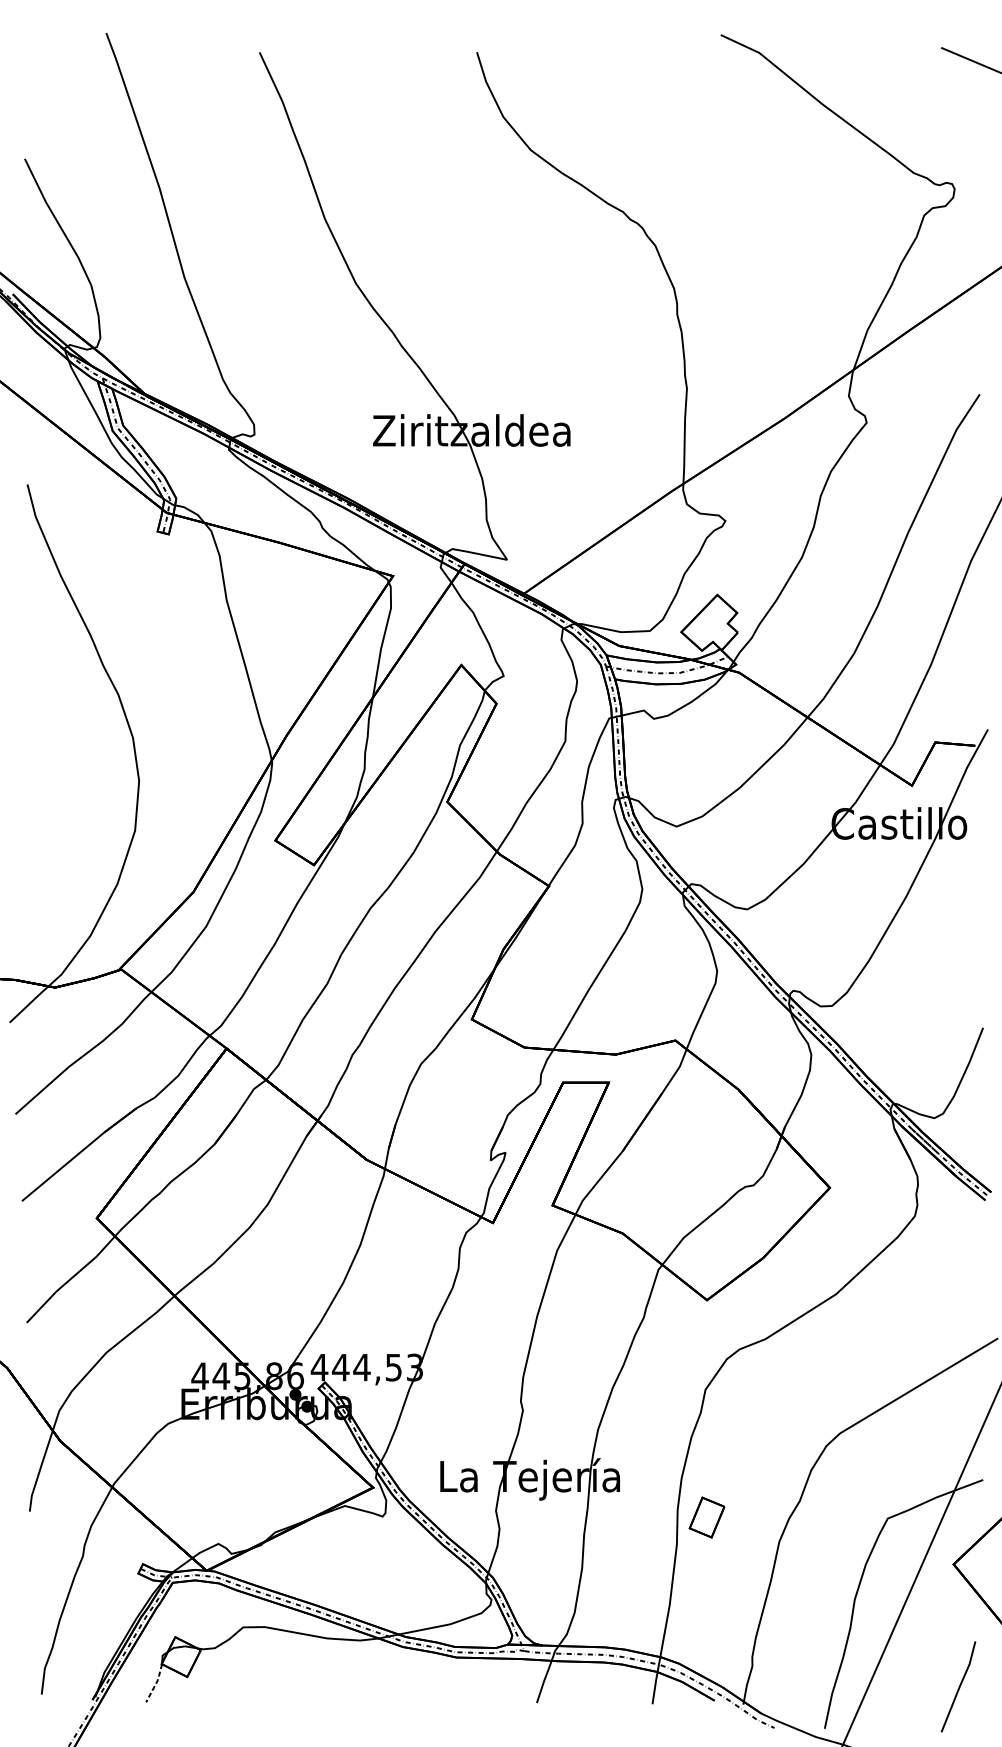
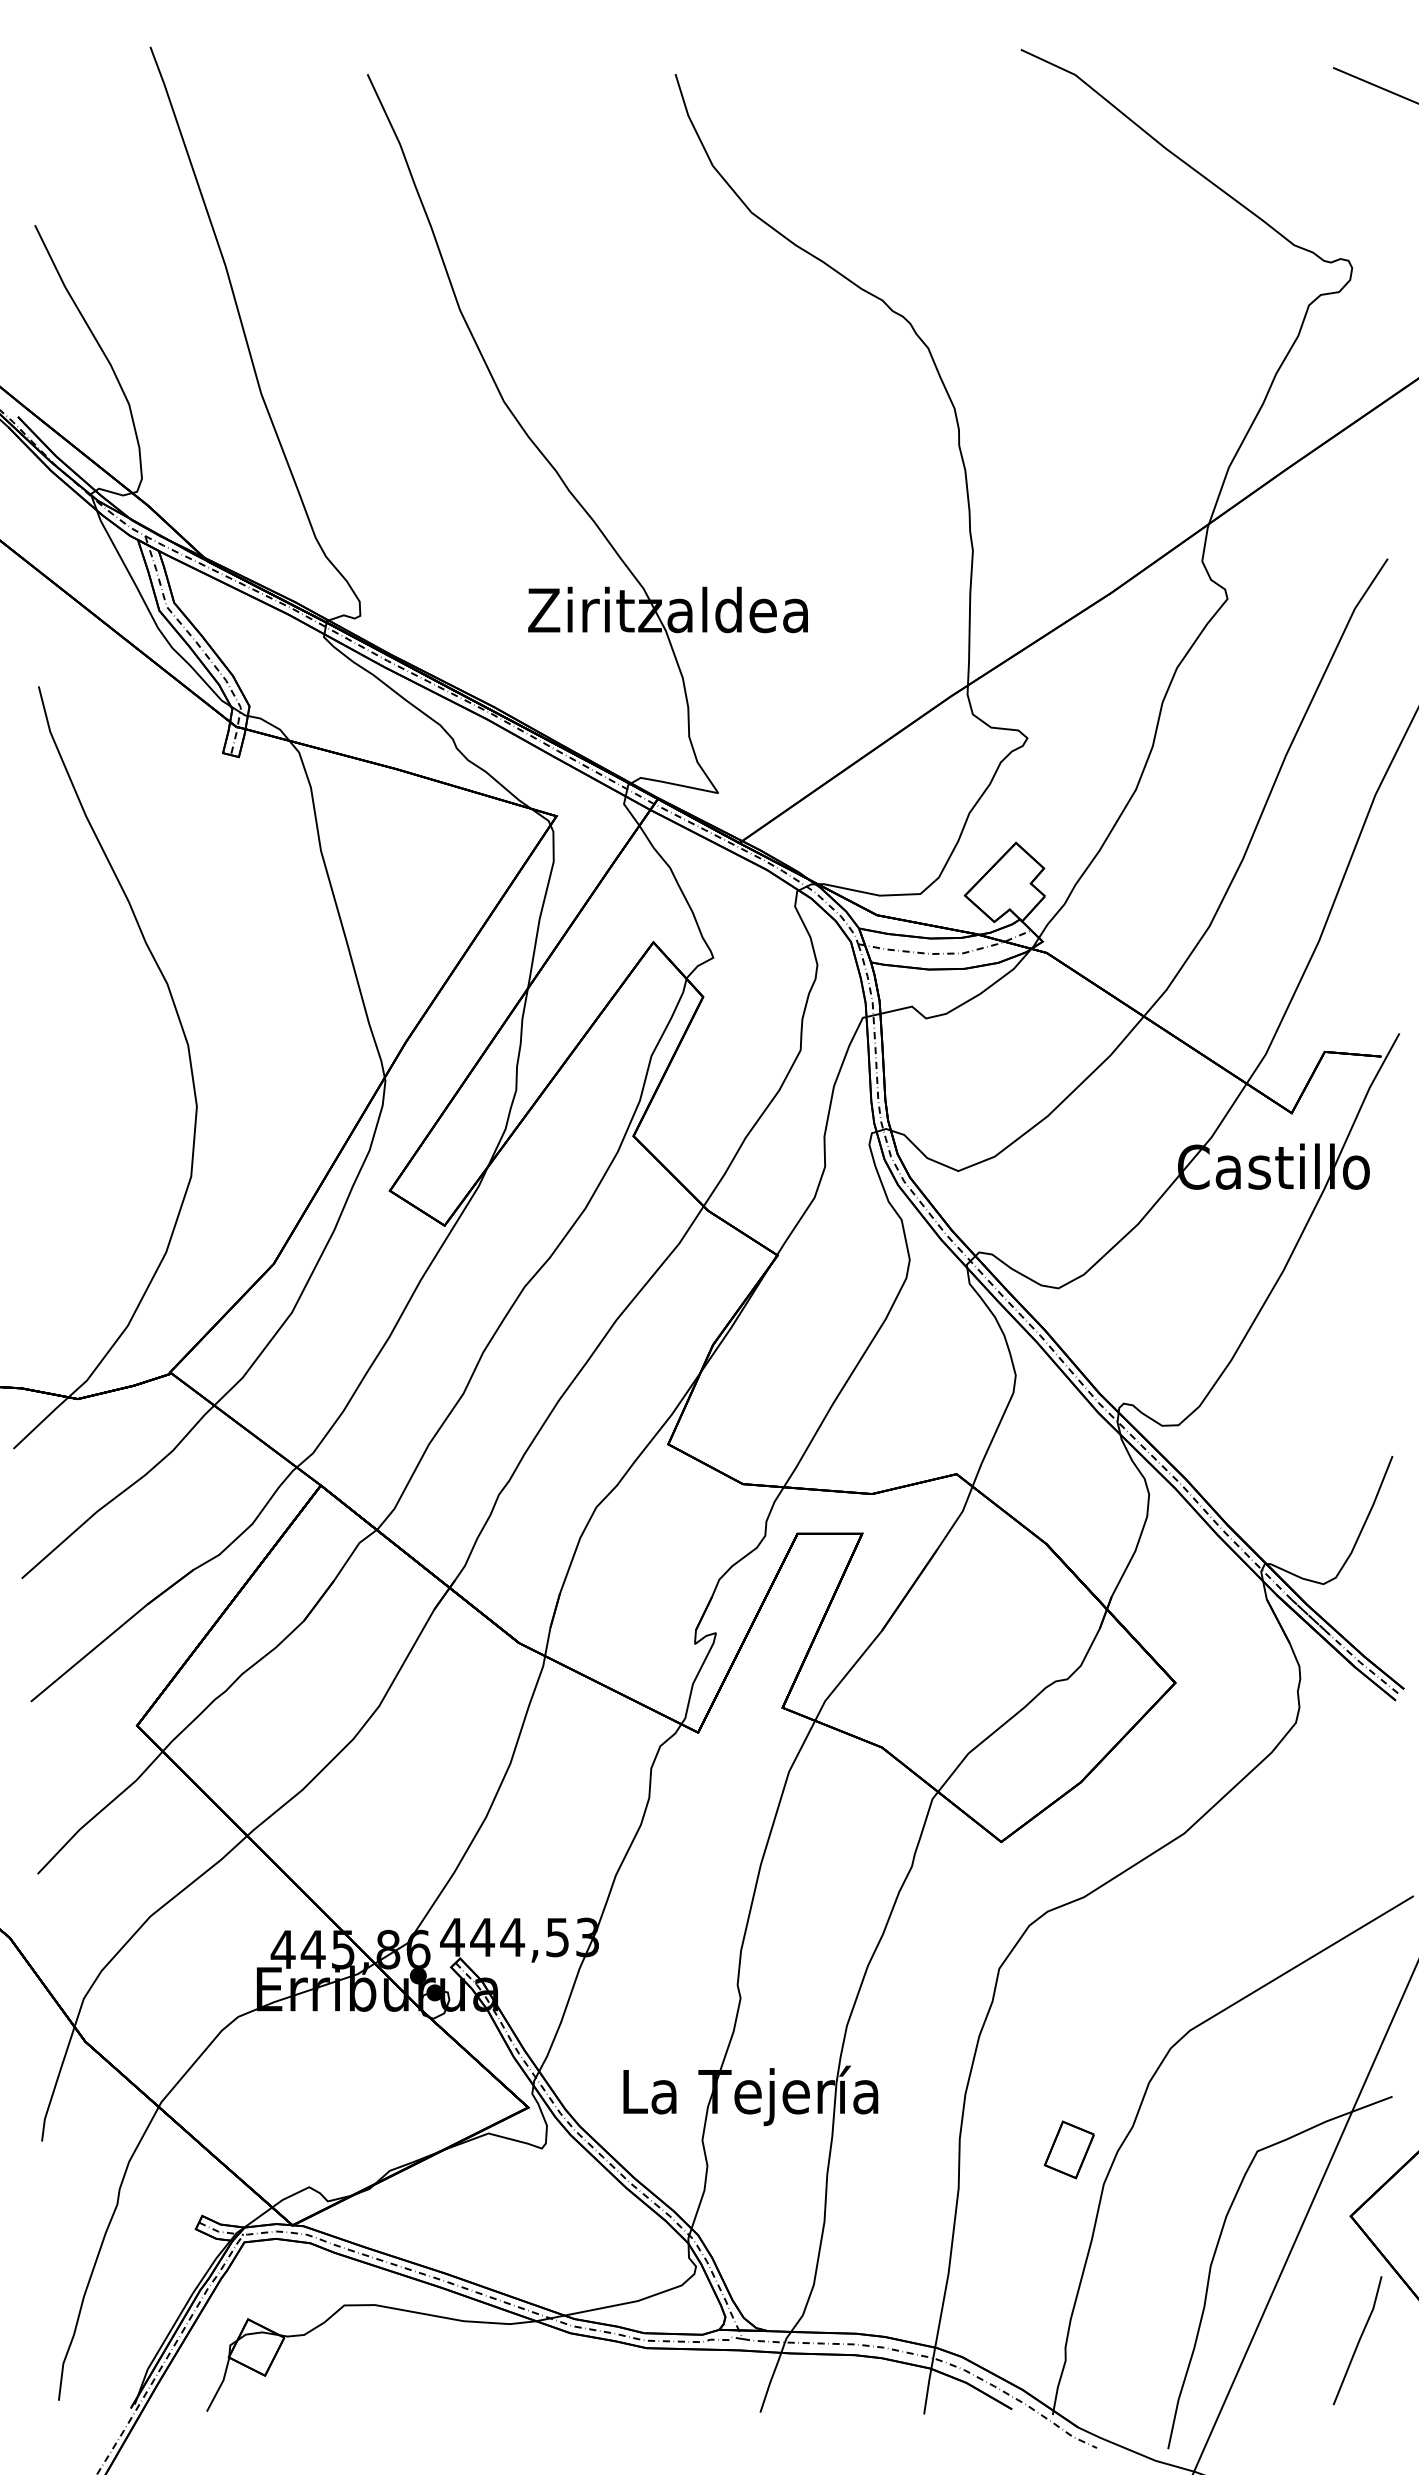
part: (706, 1517) -> (1068, 2149), moved
line: (156, 1683) -> (221, 2384), dashed -> solid
line: (959, 1686) -> (1358, 2340), moved

